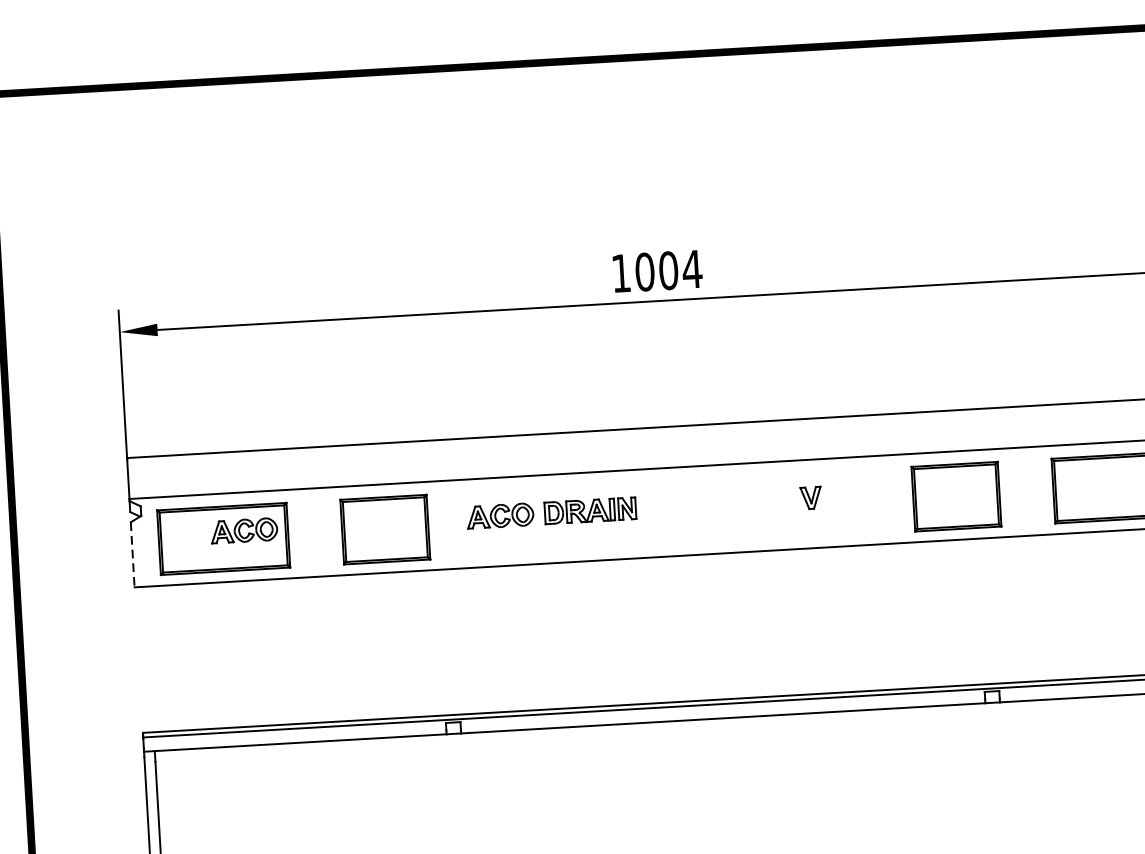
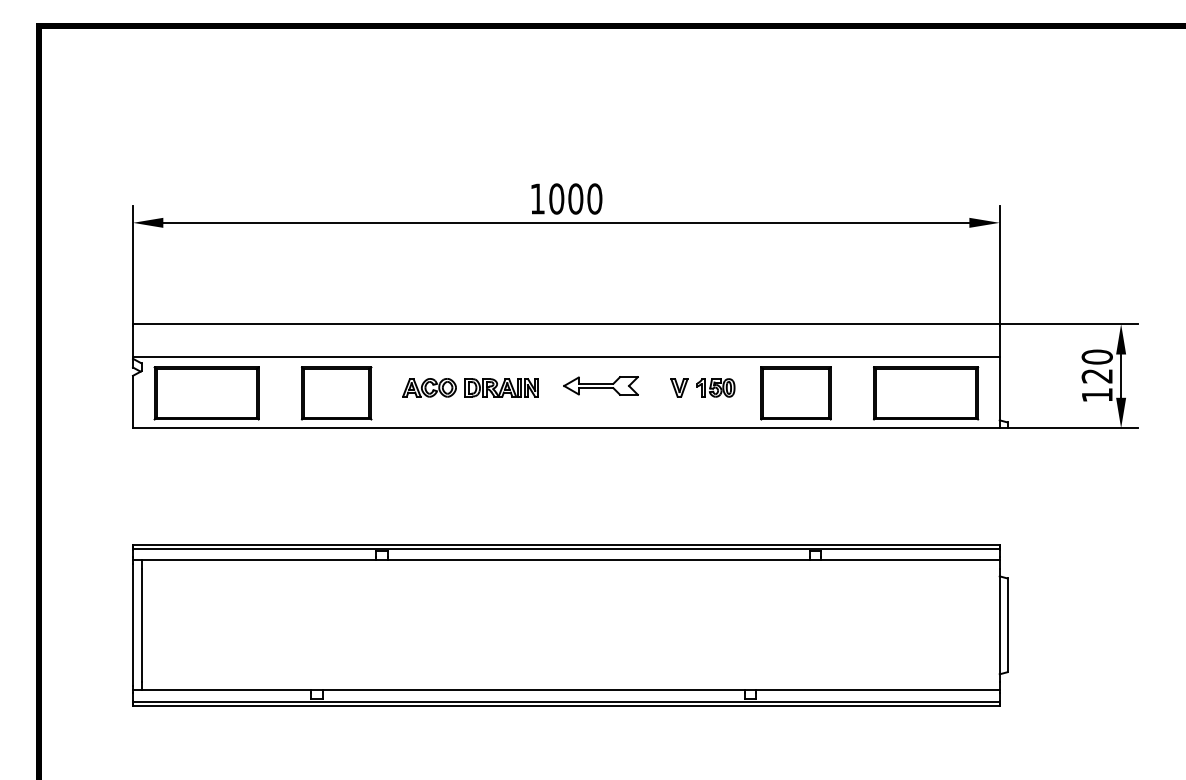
text: (691, 268) -> (594, 198), 1004 -> 1000
part: (855, 495) -> (715, 387), added
part: (712, 500) -> (600, 385), added
part: (244, 530) -> (223, 387), removed
line: (133, 555) -> (133, 402), dashed -> solid

